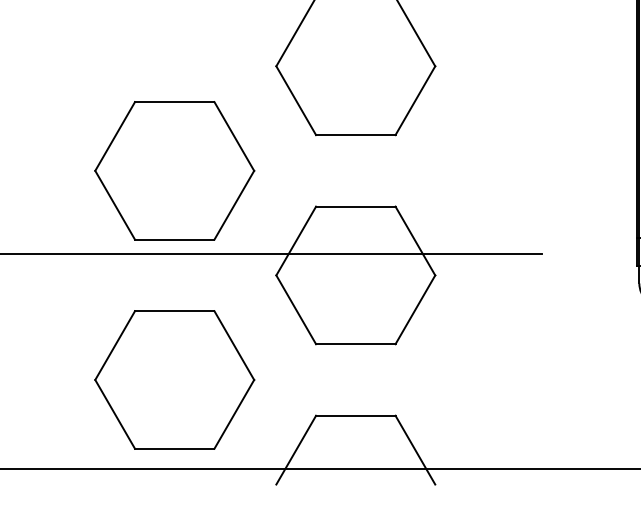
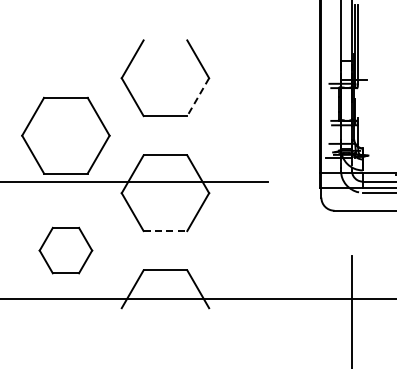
line: (415, 101) -> (198, 97), solid -> dashed
line: (355, 345) -> (165, 231), solid -> dashed
part: (174, 379) -> (65, 250), size x0.6

